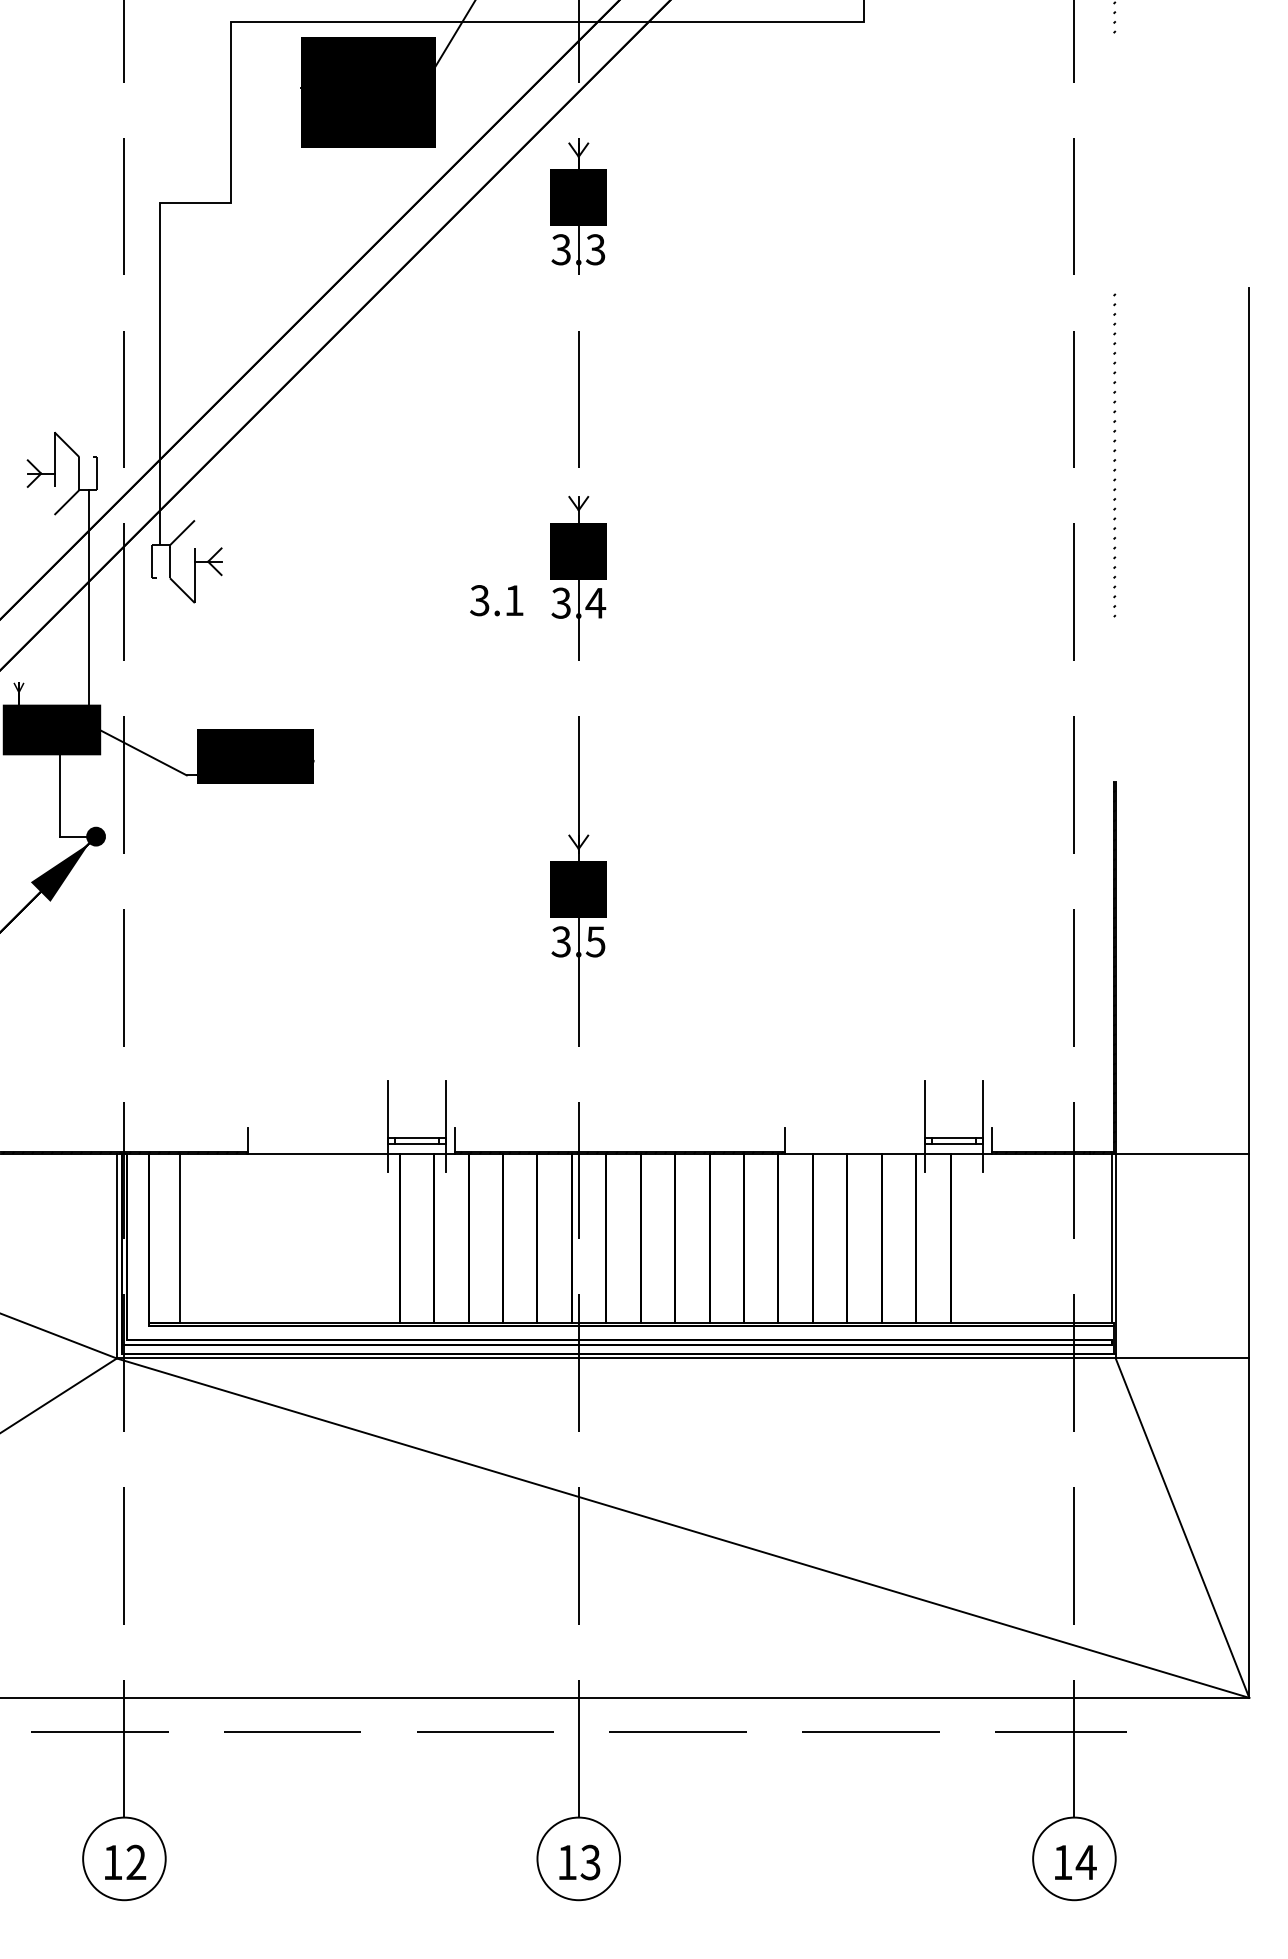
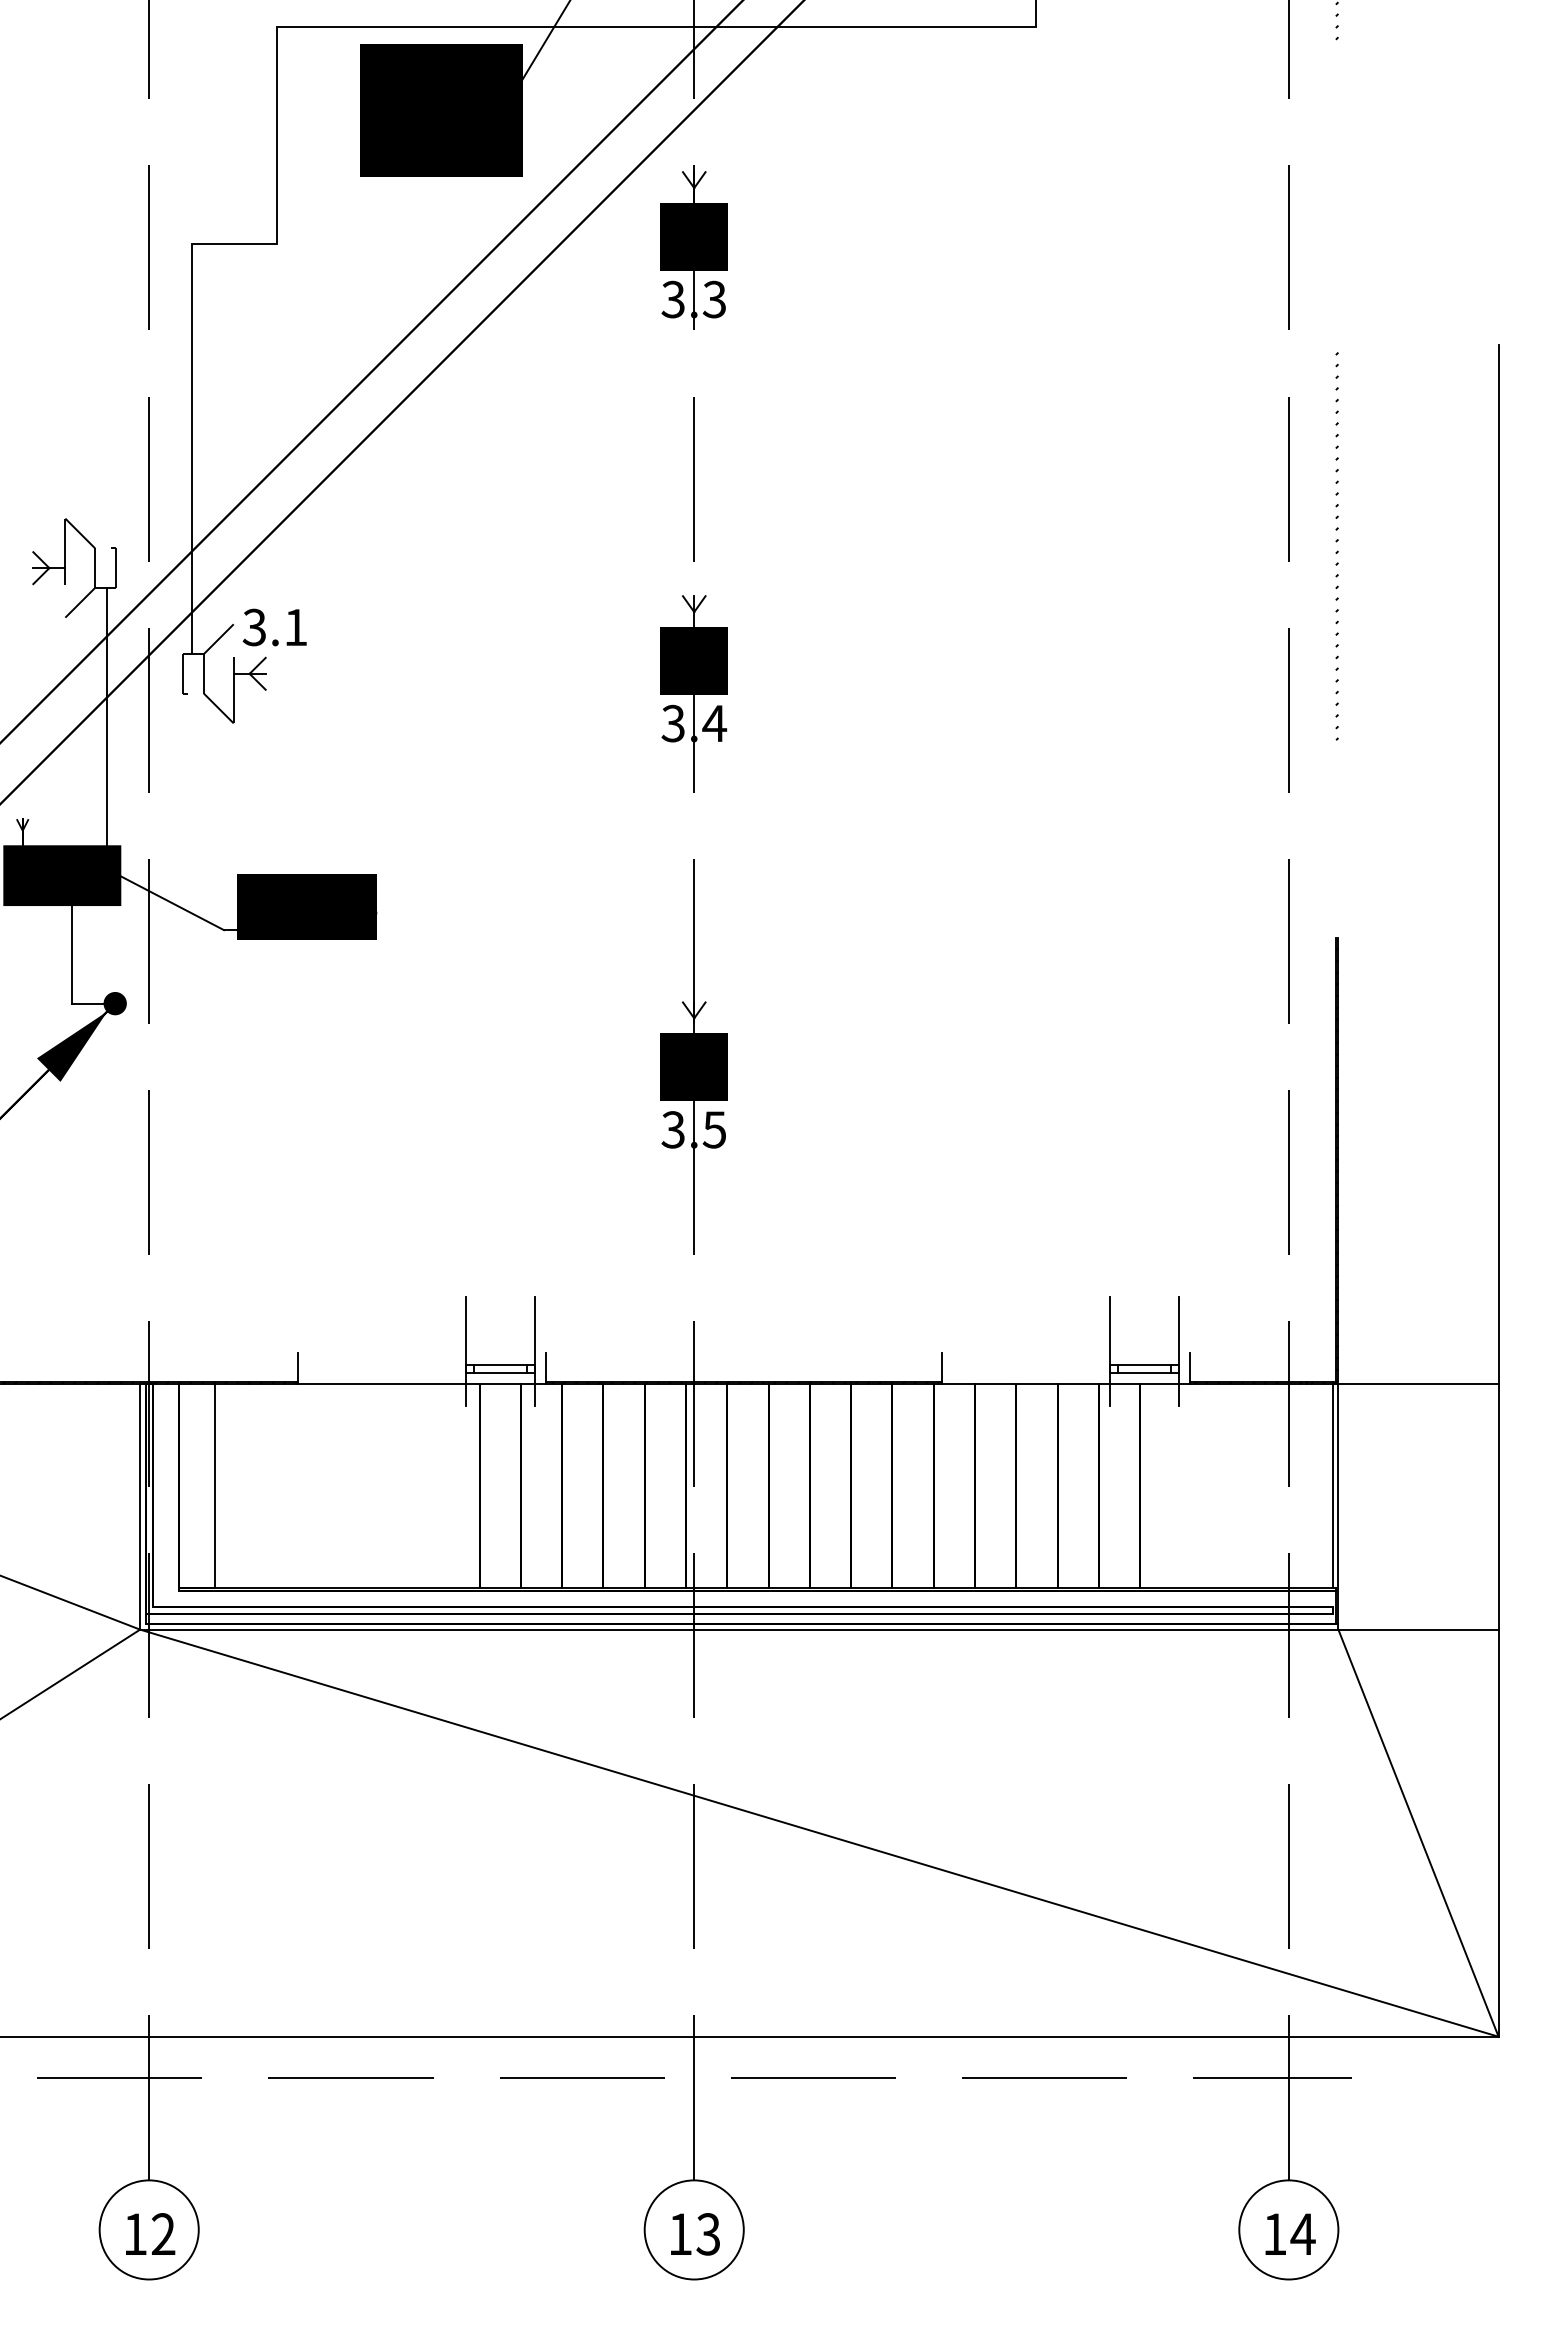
text: (496, 600) -> (274, 627), moved

